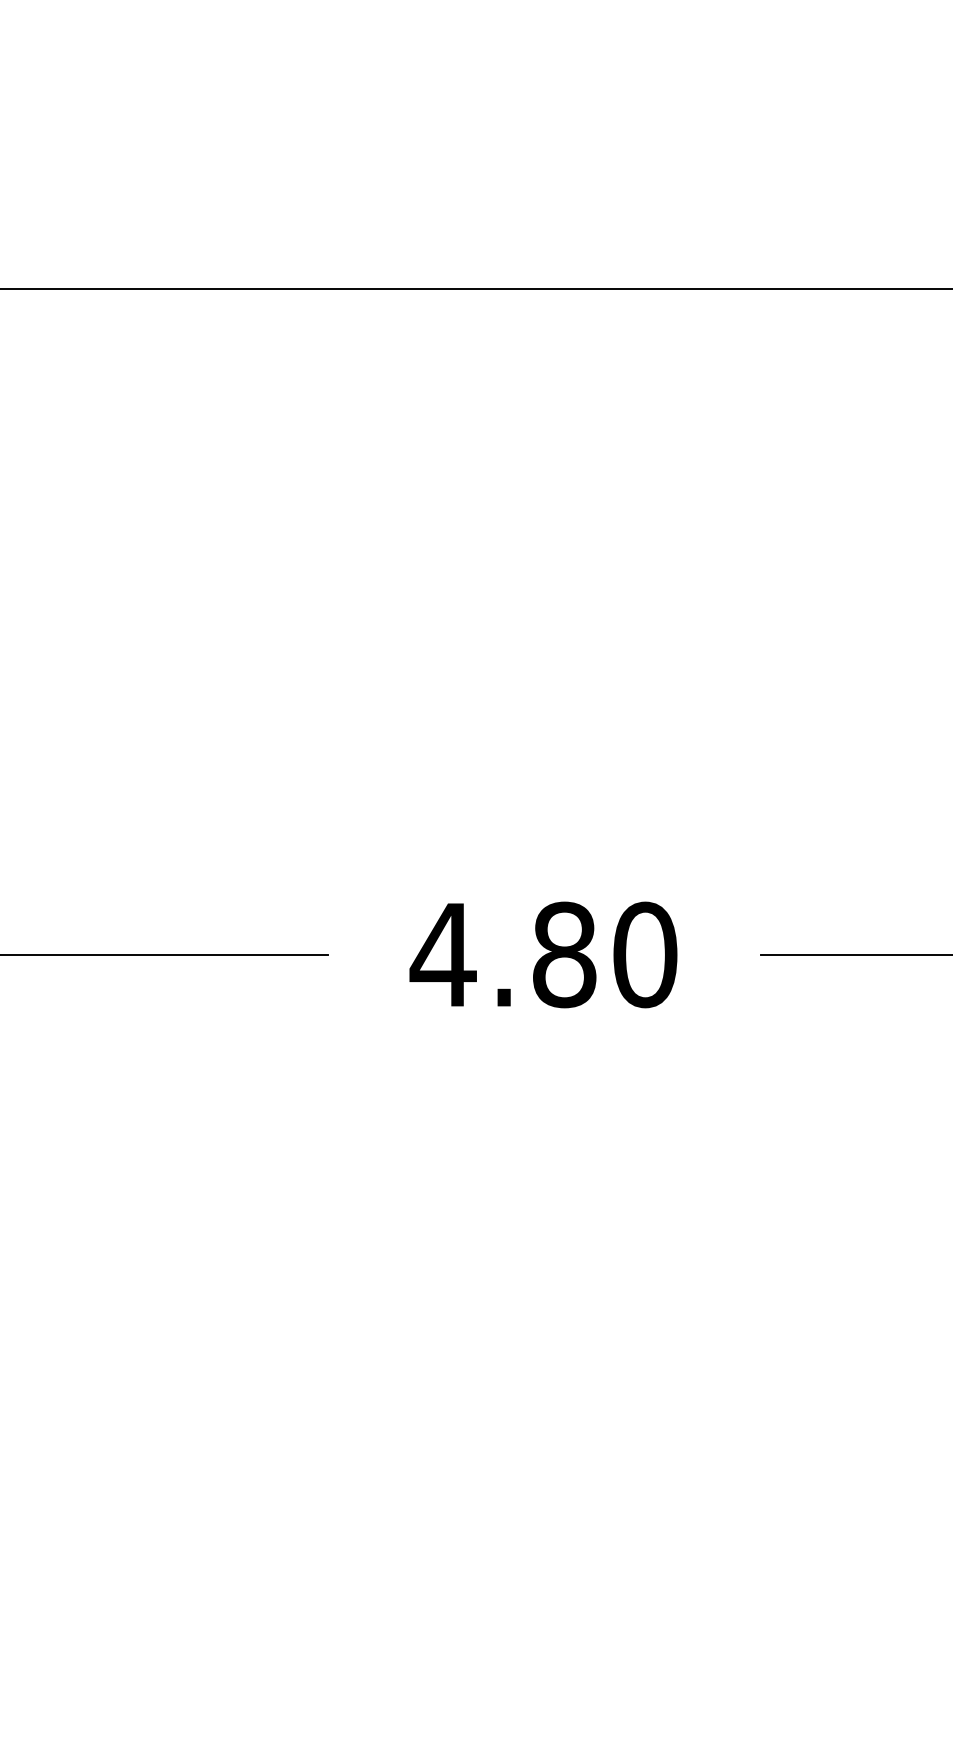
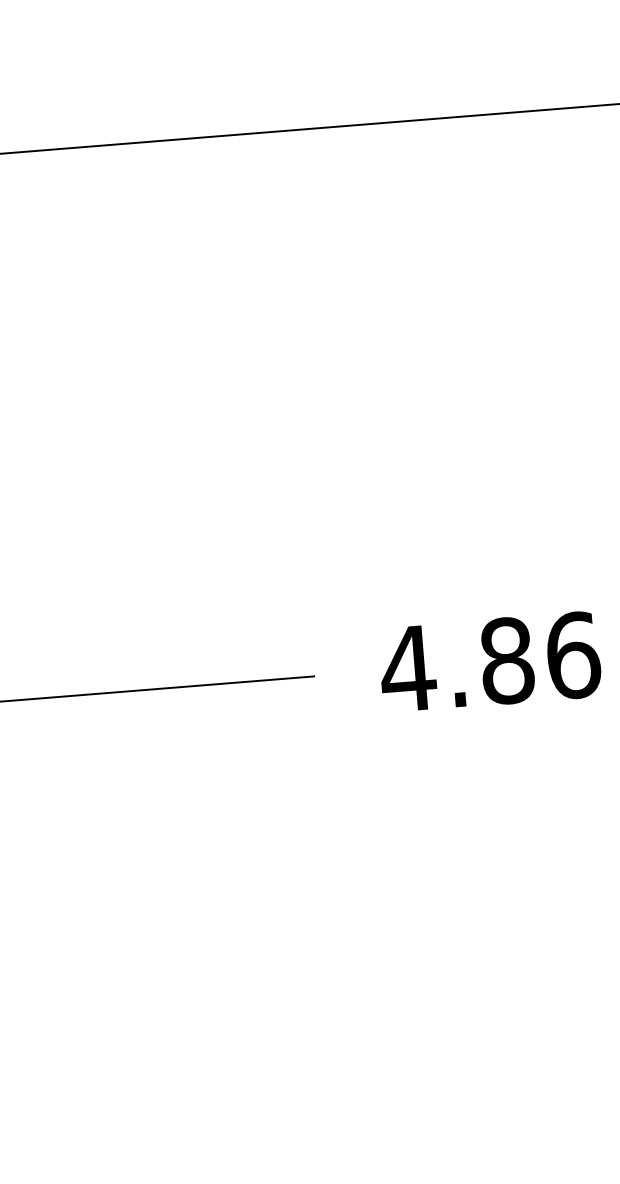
text: (645, 954) -> (573, 655), 4.80 -> 4.86

